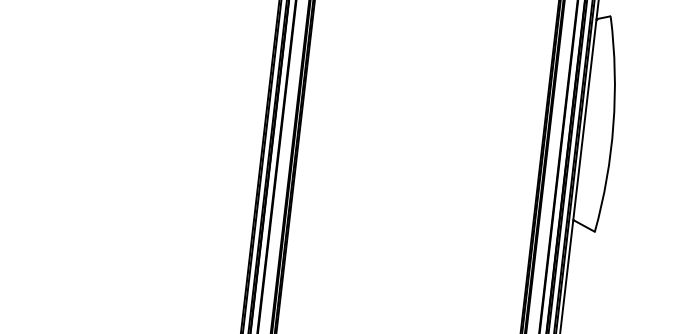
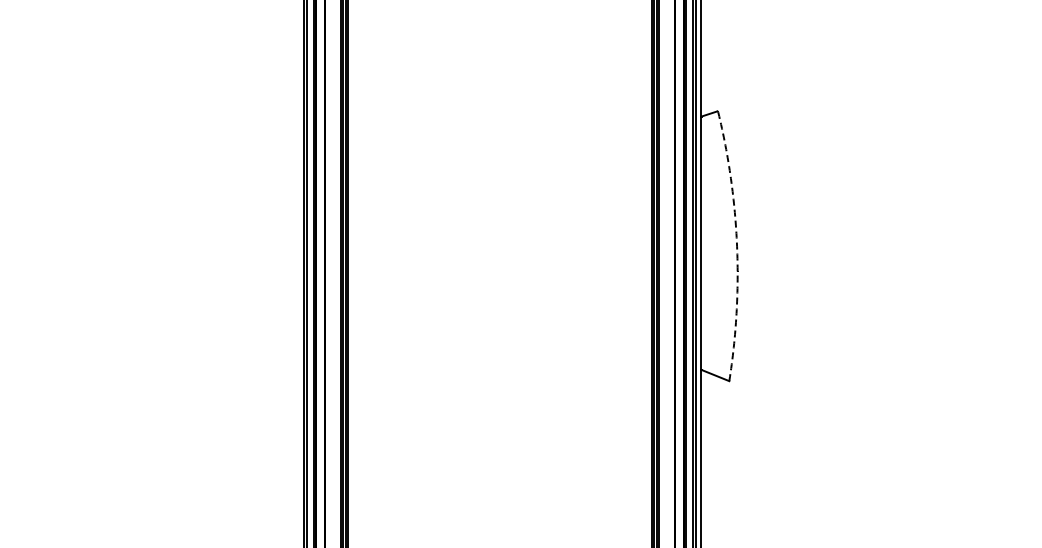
arc: (613, 125) -> (737, 246), solid -> dashed

